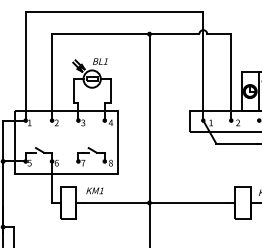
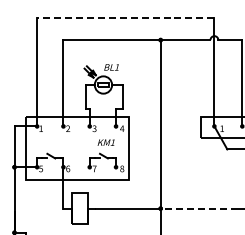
line: (114, 11) -> (125, 17), solid -> dashed
text: (94, 190) -> (105, 142), moved
line: (188, 202) -> (199, 208), solid -> dashed

